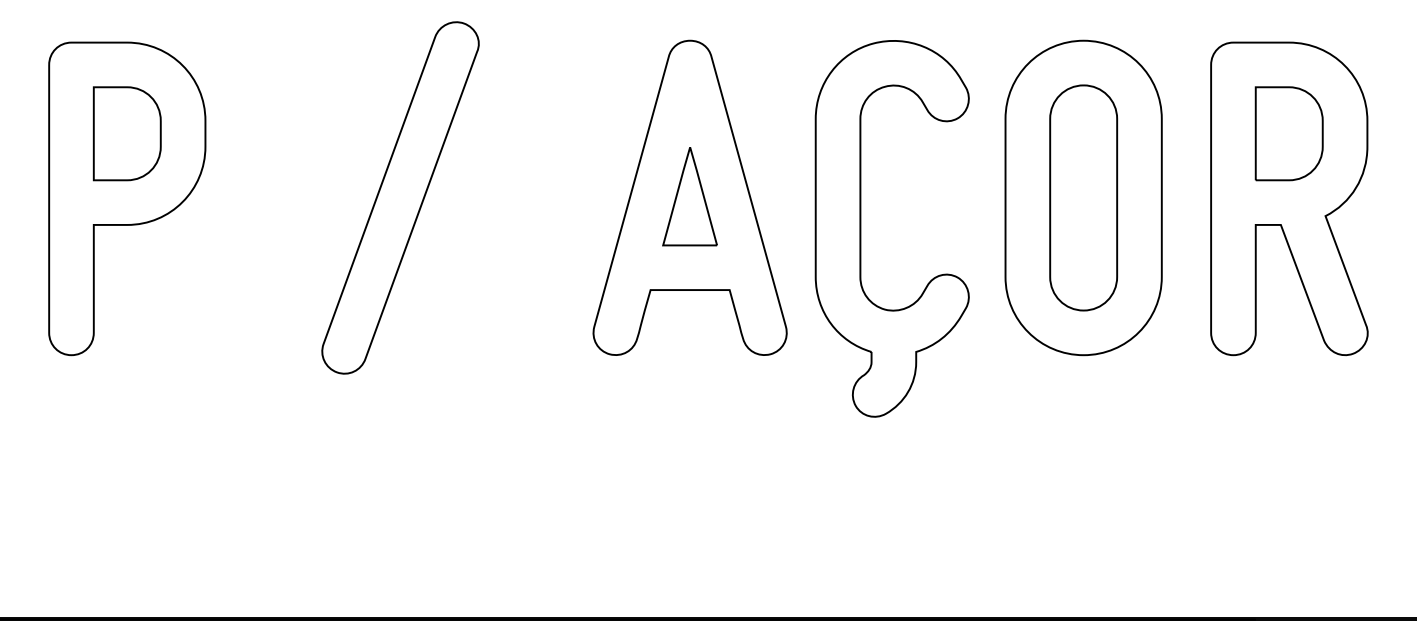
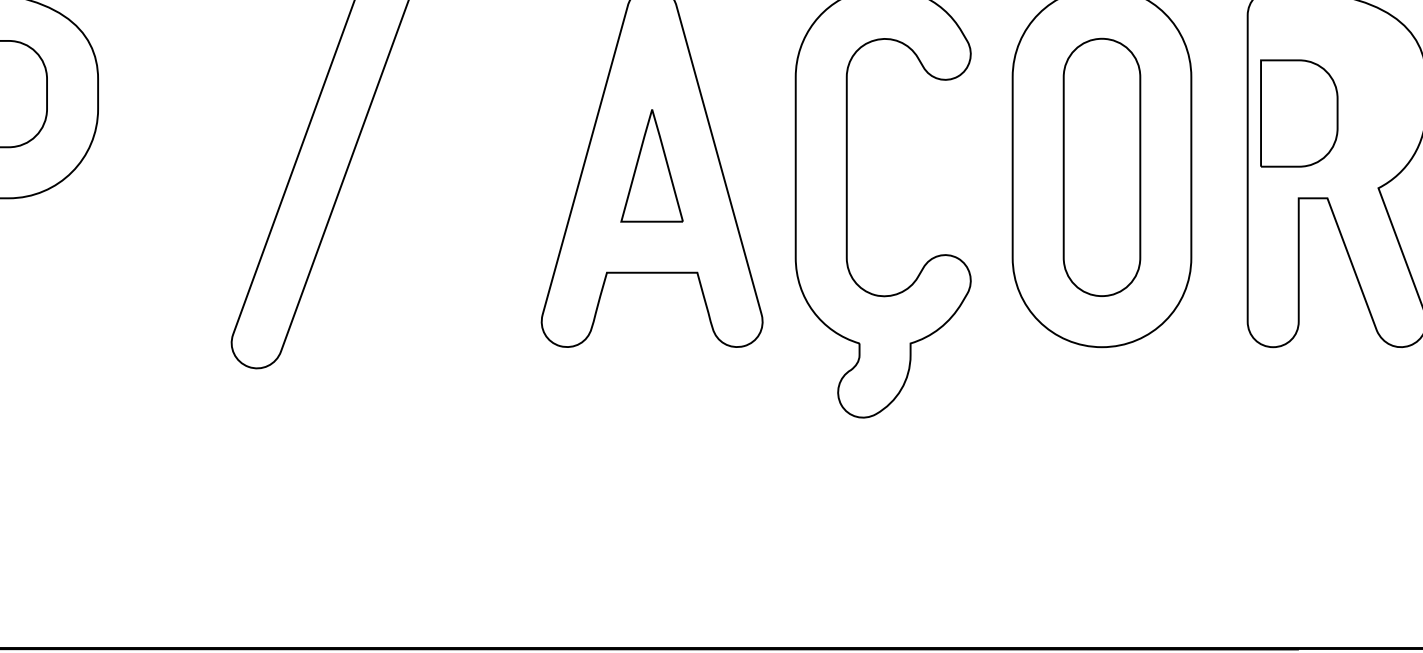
part: (1288, 133) -> (1298, 113), moved

